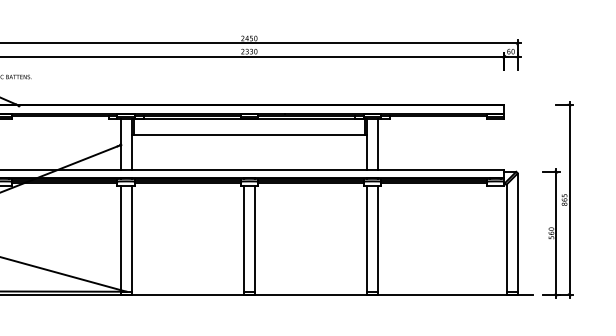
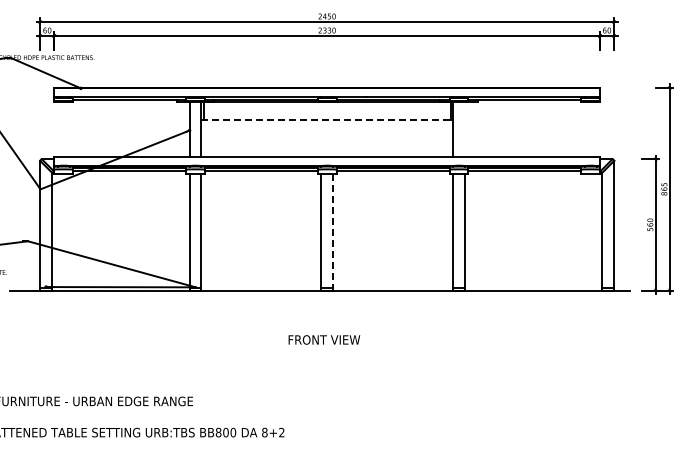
line: (249, 135) -> (327, 120), solid -> dashed
line: (377, 144) -> (464, 129), removed
line: (255, 239) -> (333, 231), solid -> dashed

